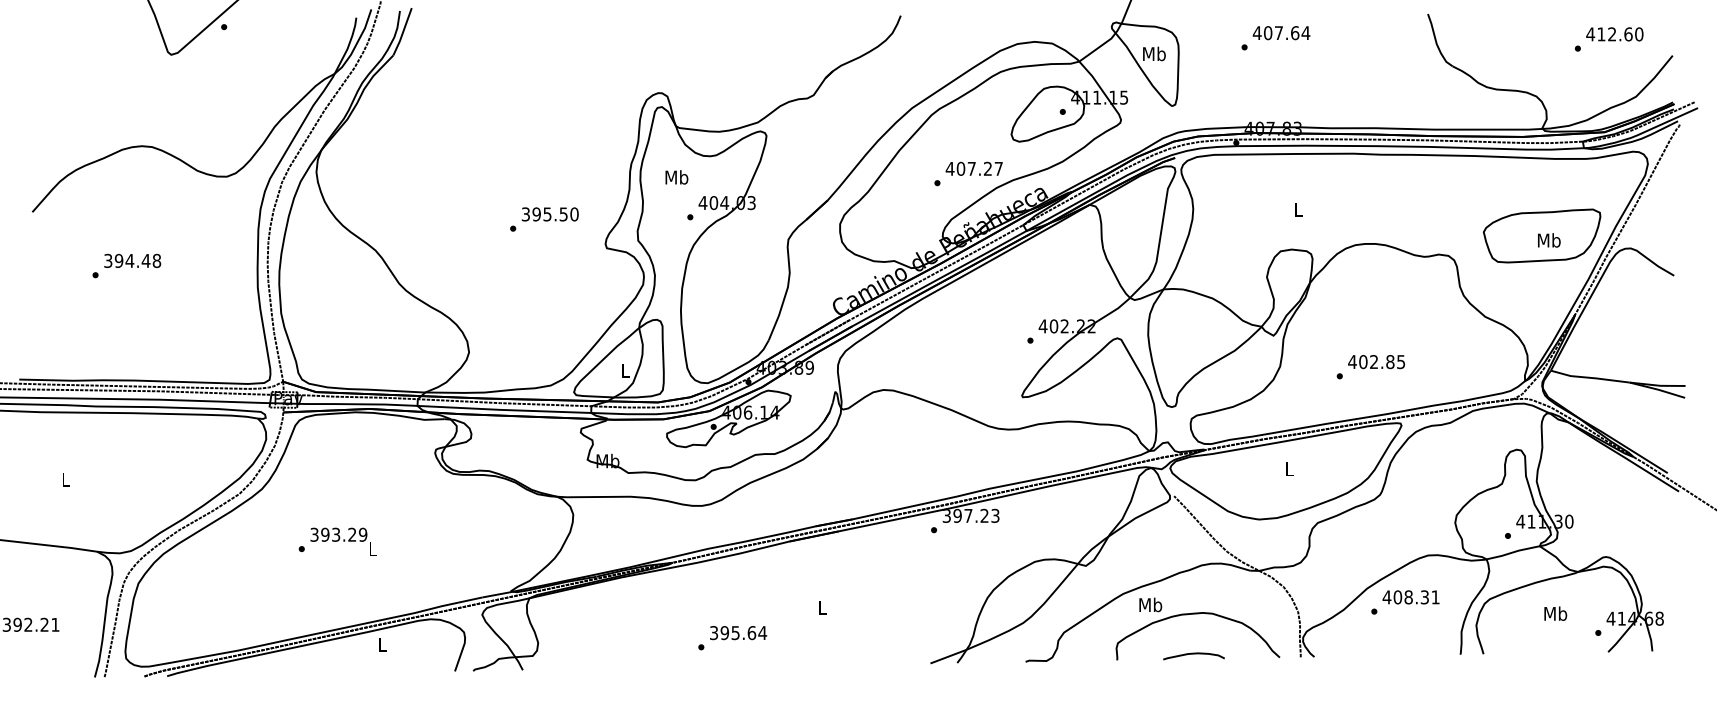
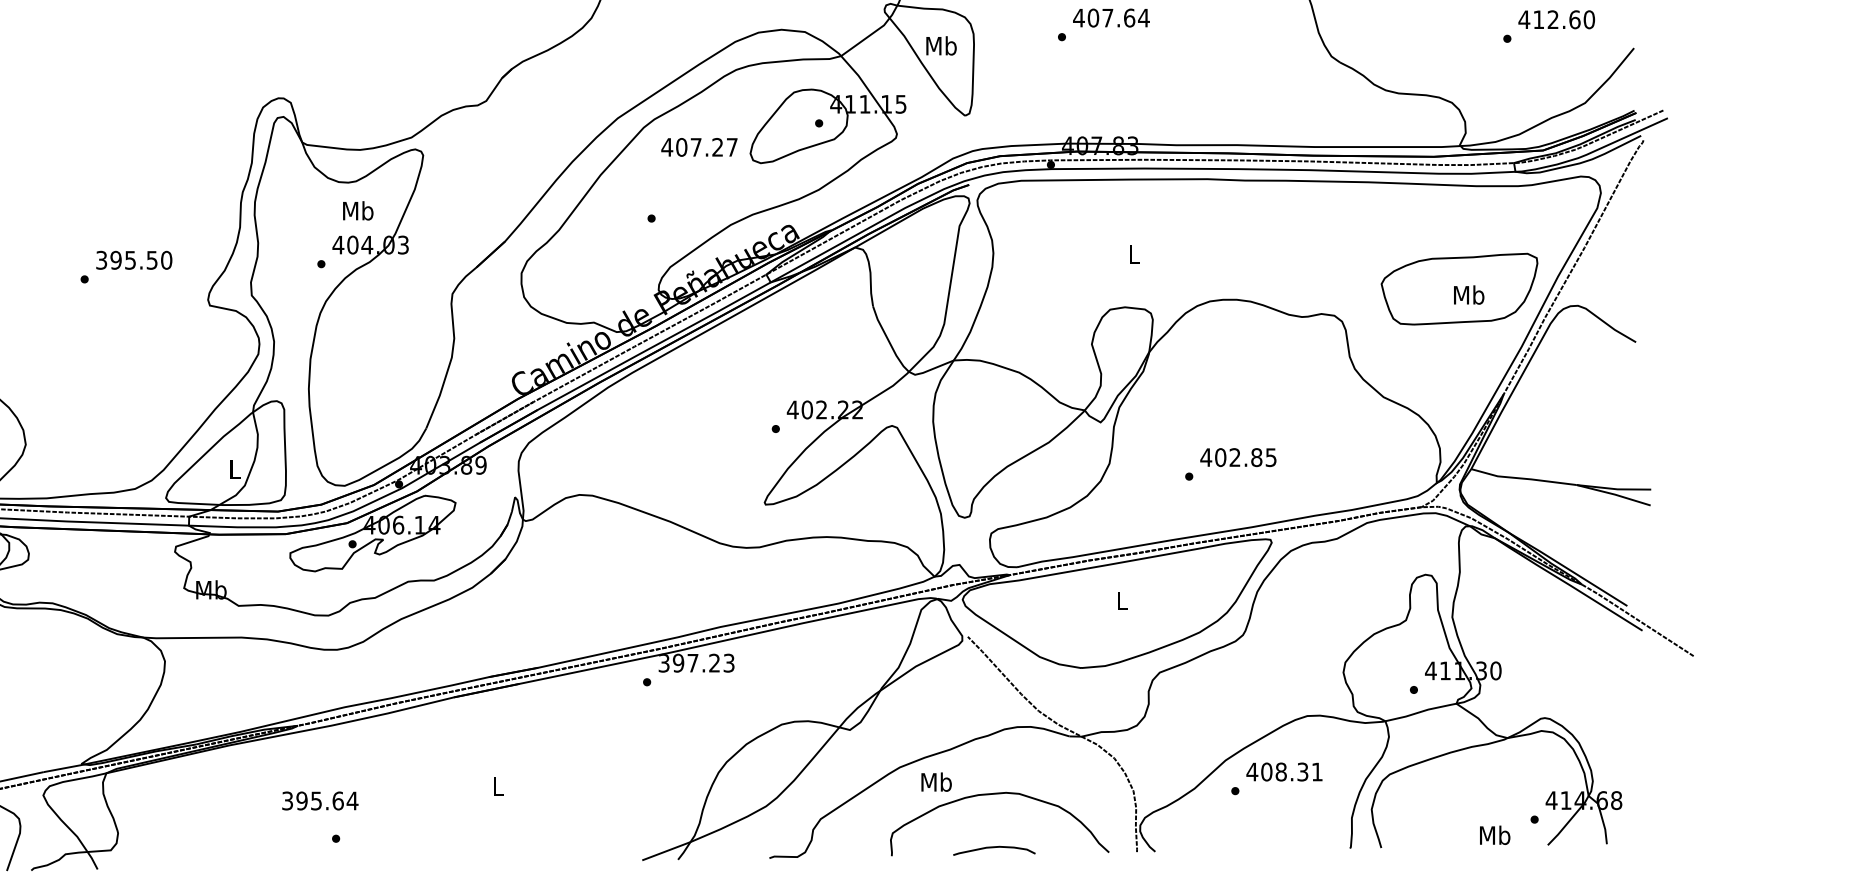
text: (973, 168) -> (698, 146), moved
text: (676, 177) -> (357, 210), moved
text: (1555, 613) -> (1494, 835), moved
text: (738, 633) -> (320, 801), moved

